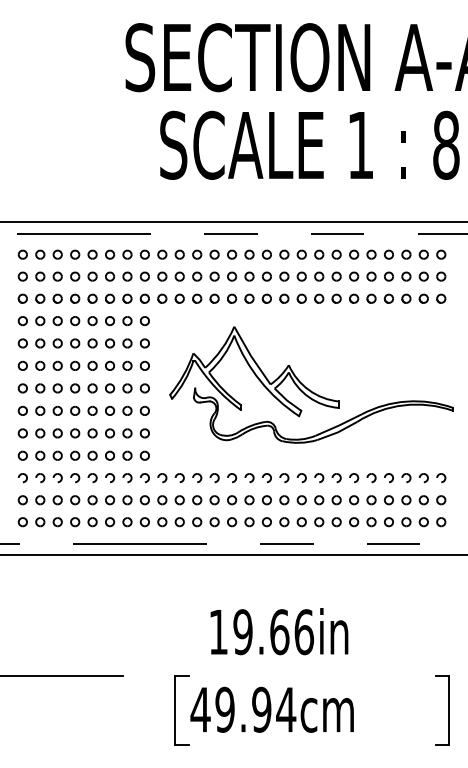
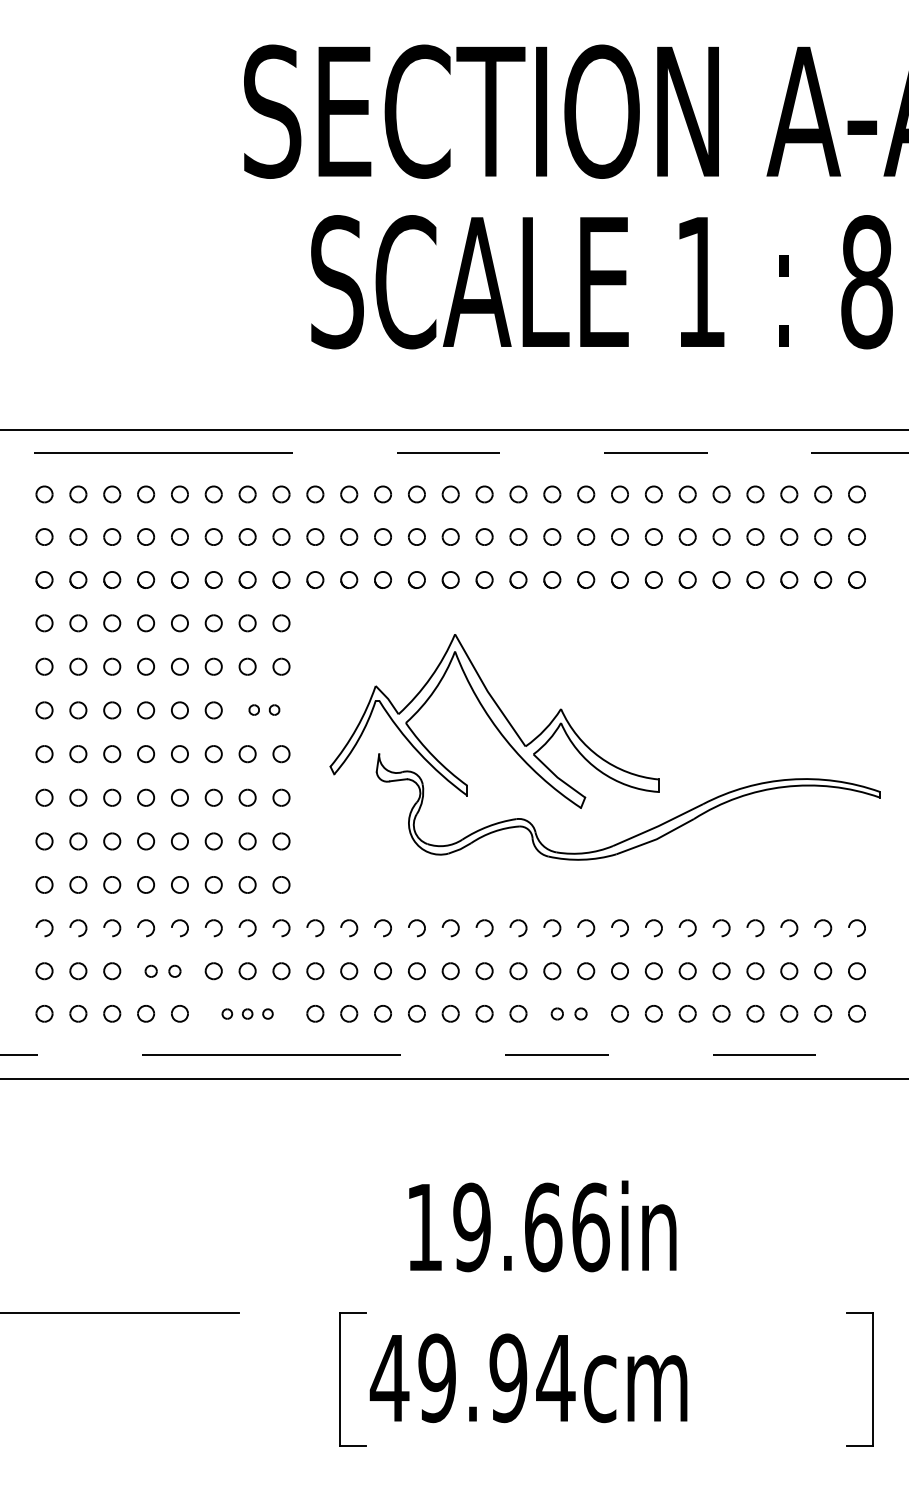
part: (135, 365) -> (263, 709), size x0.6
part: (83, 500) -> (162, 971), size x0.7
part: (127, 522) -> (247, 1014), size x0.6
part: (292, 522) -> (568, 1014), size x0.7

